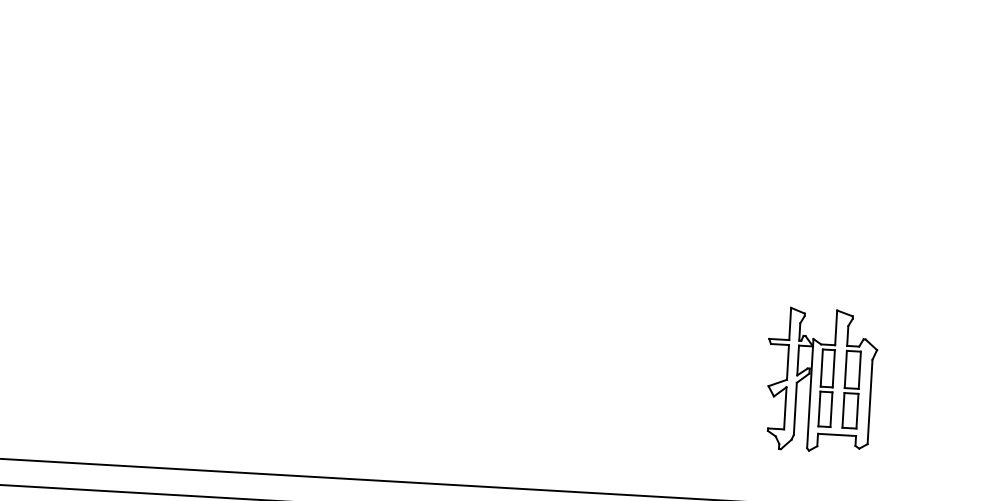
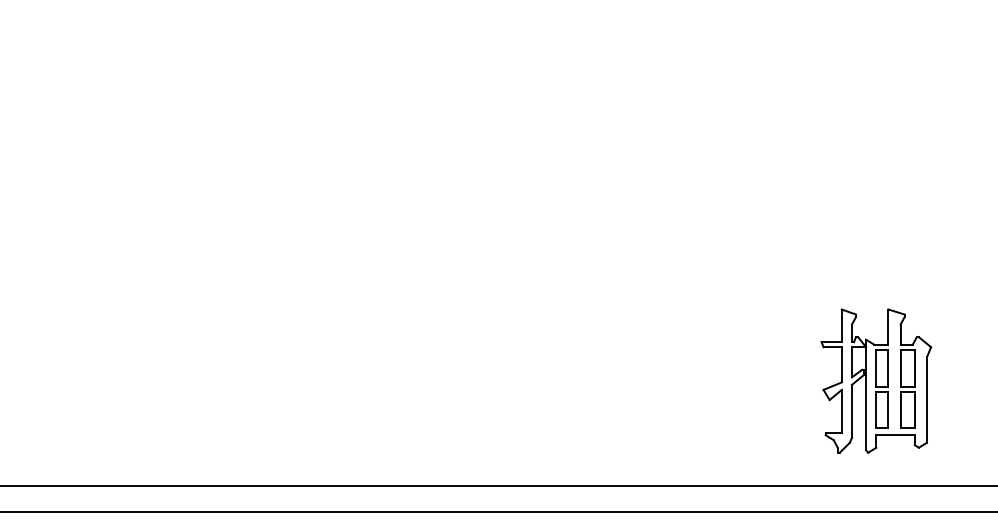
part: (821, 379) -> (876, 380), moved

